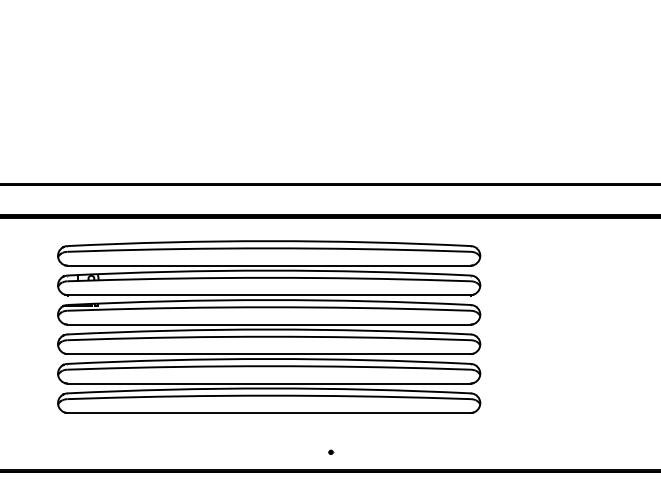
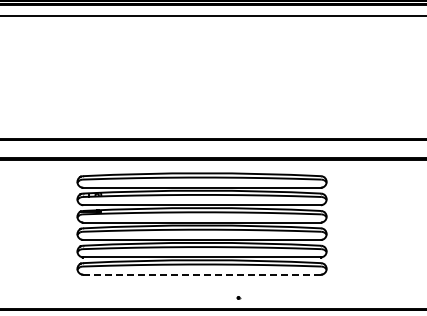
line: (269, 412) -> (202, 274), solid -> dashed

